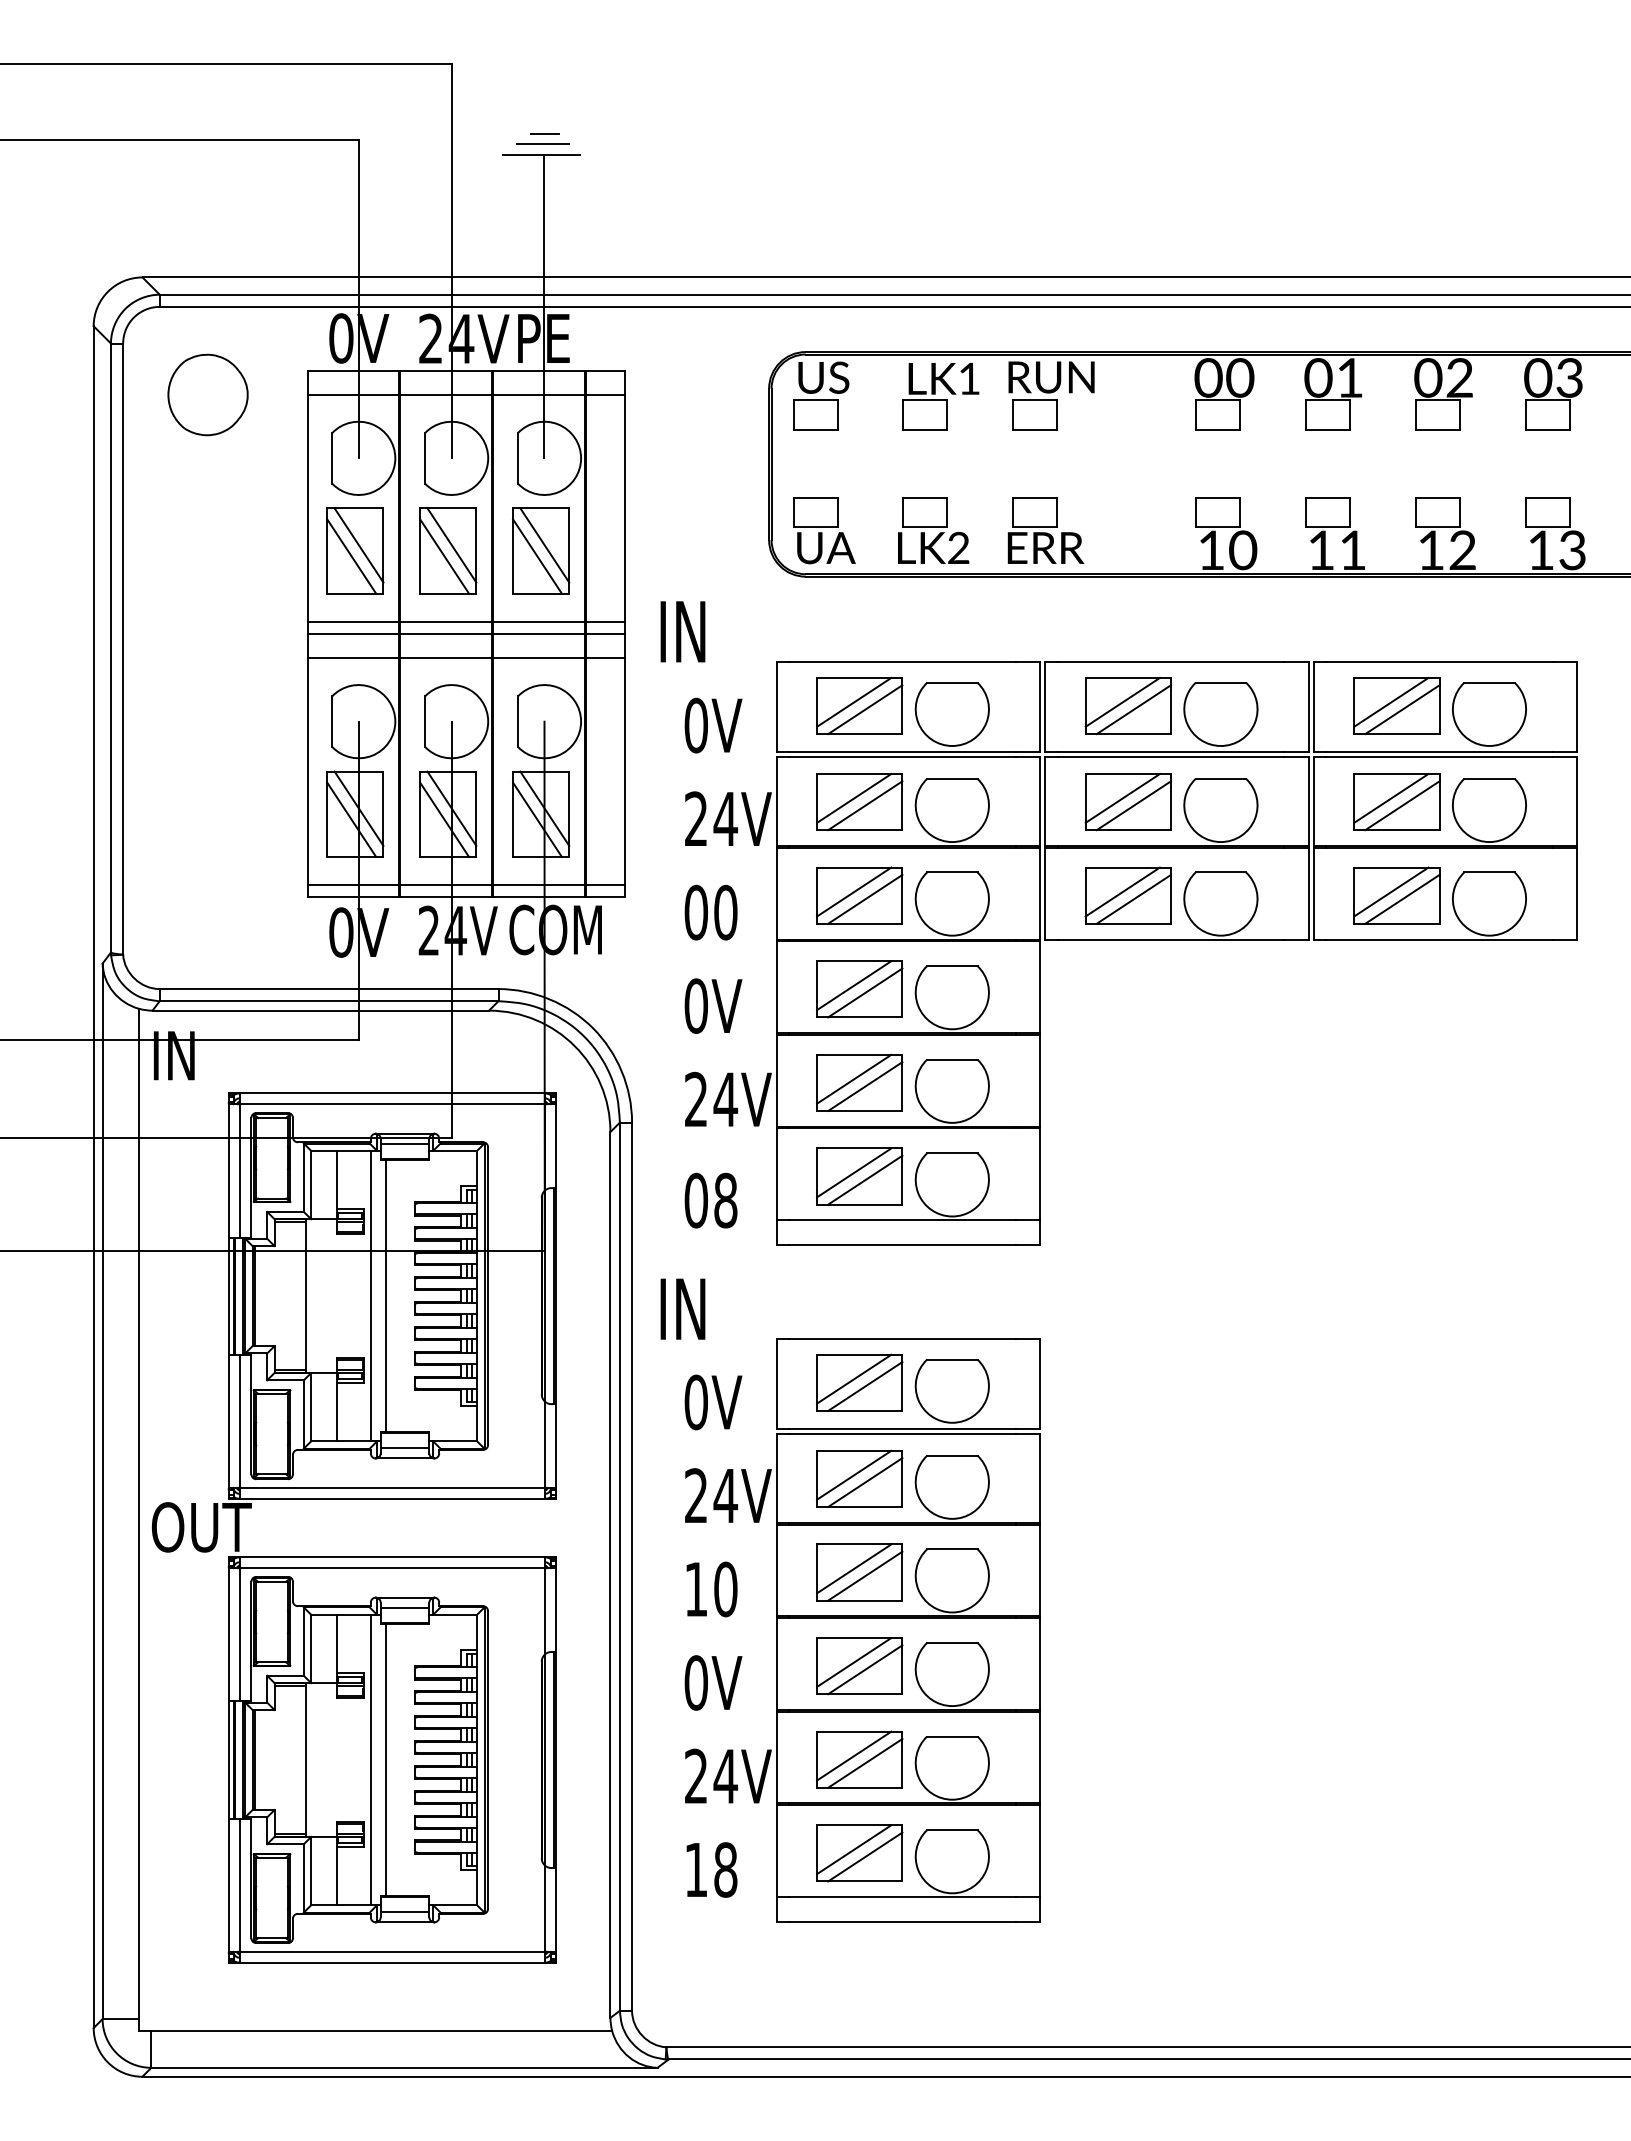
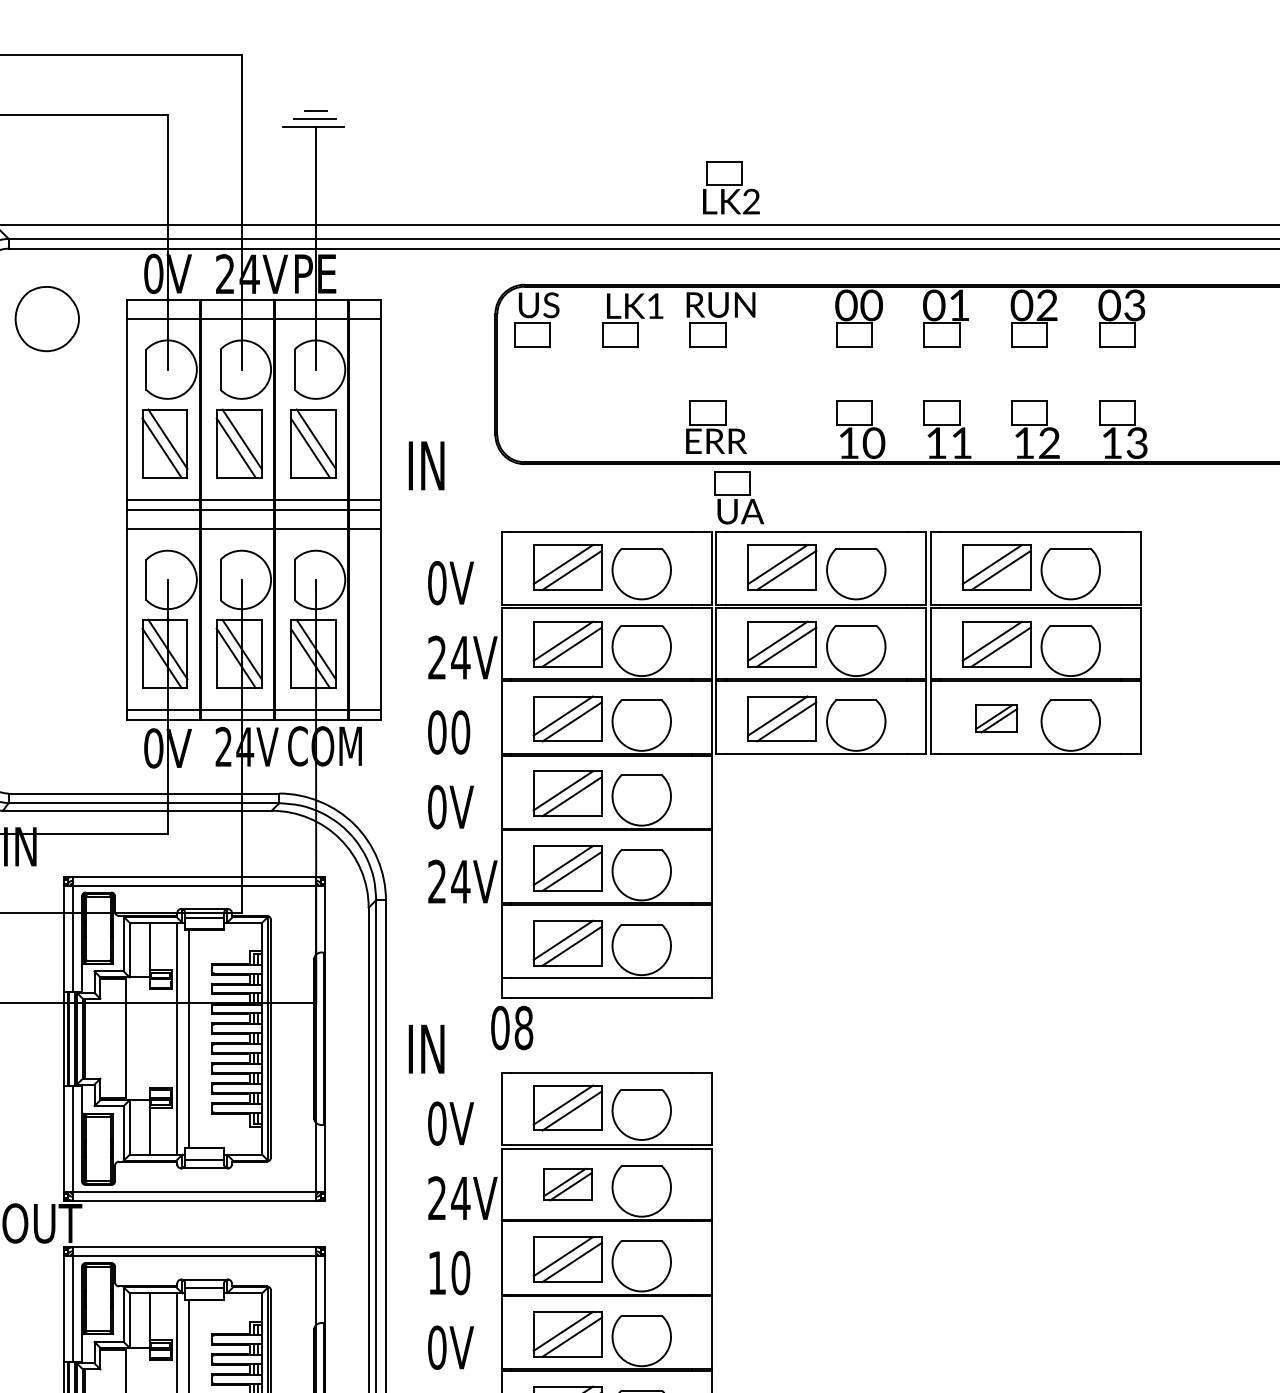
part: (824, 530) -> (739, 497), moved
part: (933, 530) -> (731, 187), moved
text: (682, 631) -> (426, 465), moved
part: (1396, 895) -> (996, 718), size x0.6
text: (710, 1200) -> (511, 1027), moved
part: (859, 1478) -> (567, 1184), size x0.7

